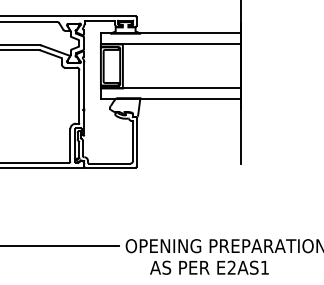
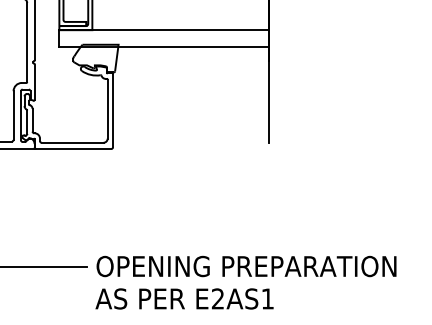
text: (209, 267) -> (184, 298), moved

